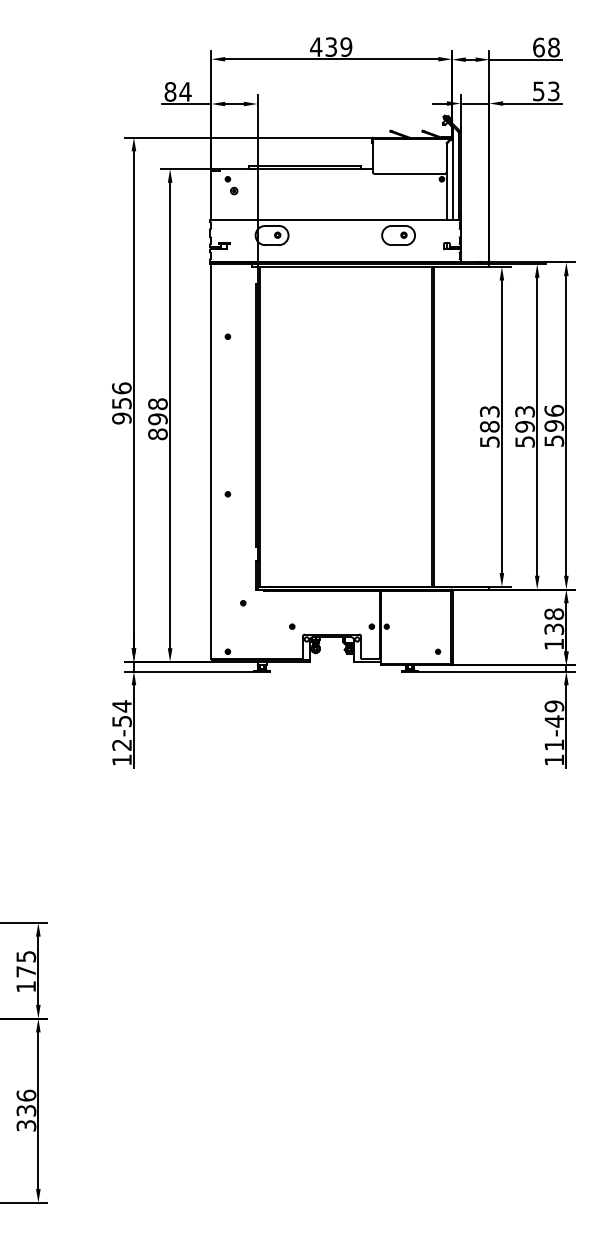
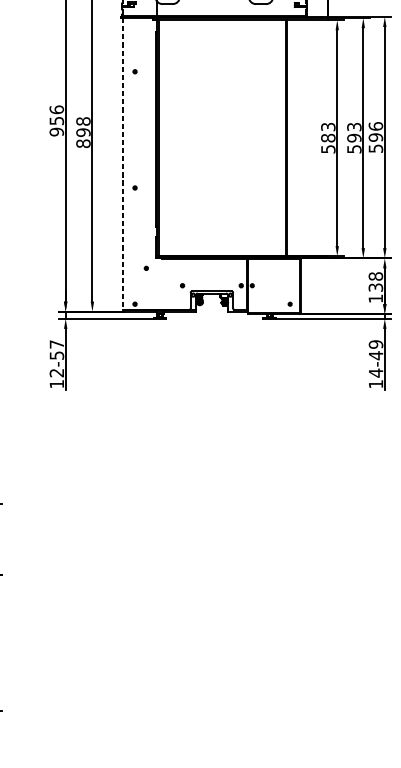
line: (211, 461) -> (122, 163), solid -> dashed
text: (121, 706) -> (56, 344), 12-54 -> 12-57
text: (553, 745) -> (375, 373), 11-49 -> 14-49

